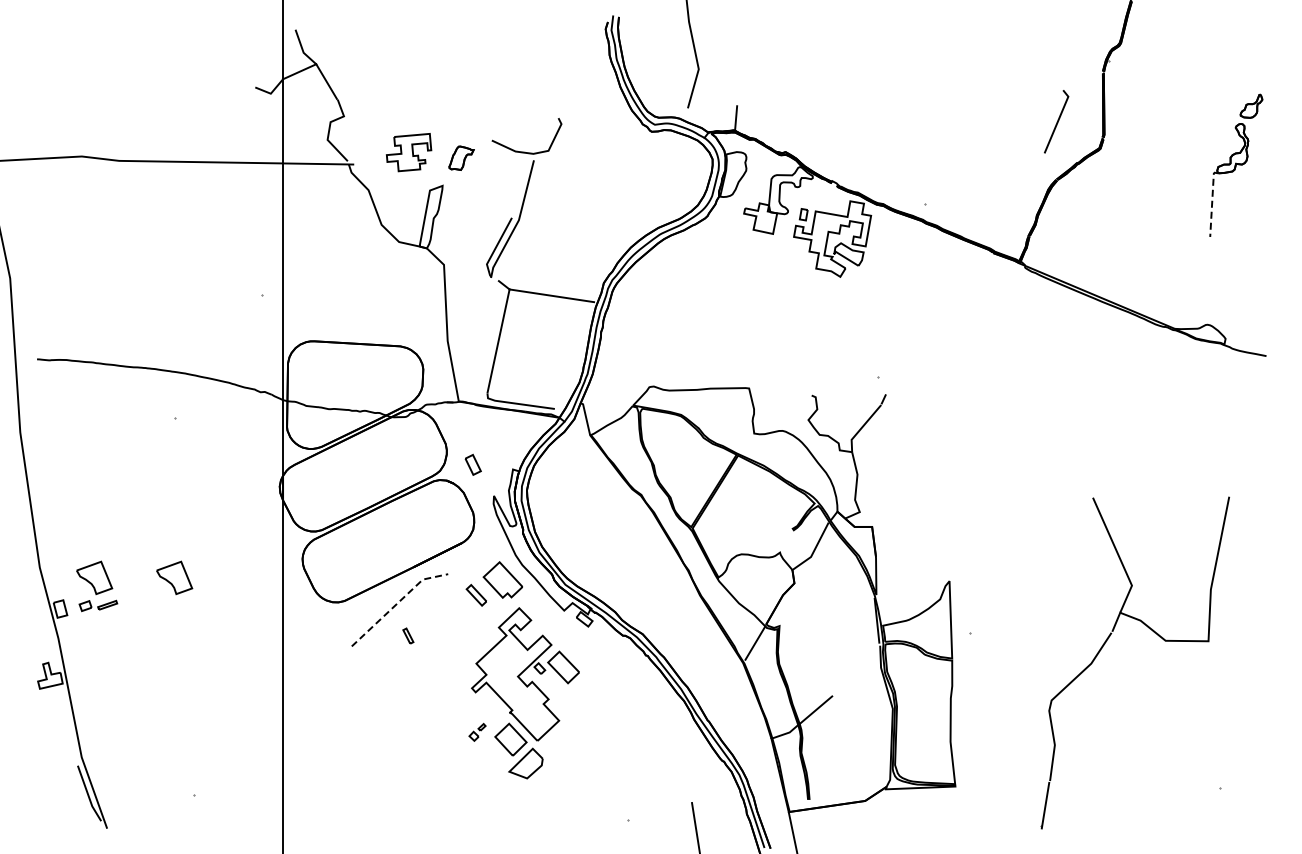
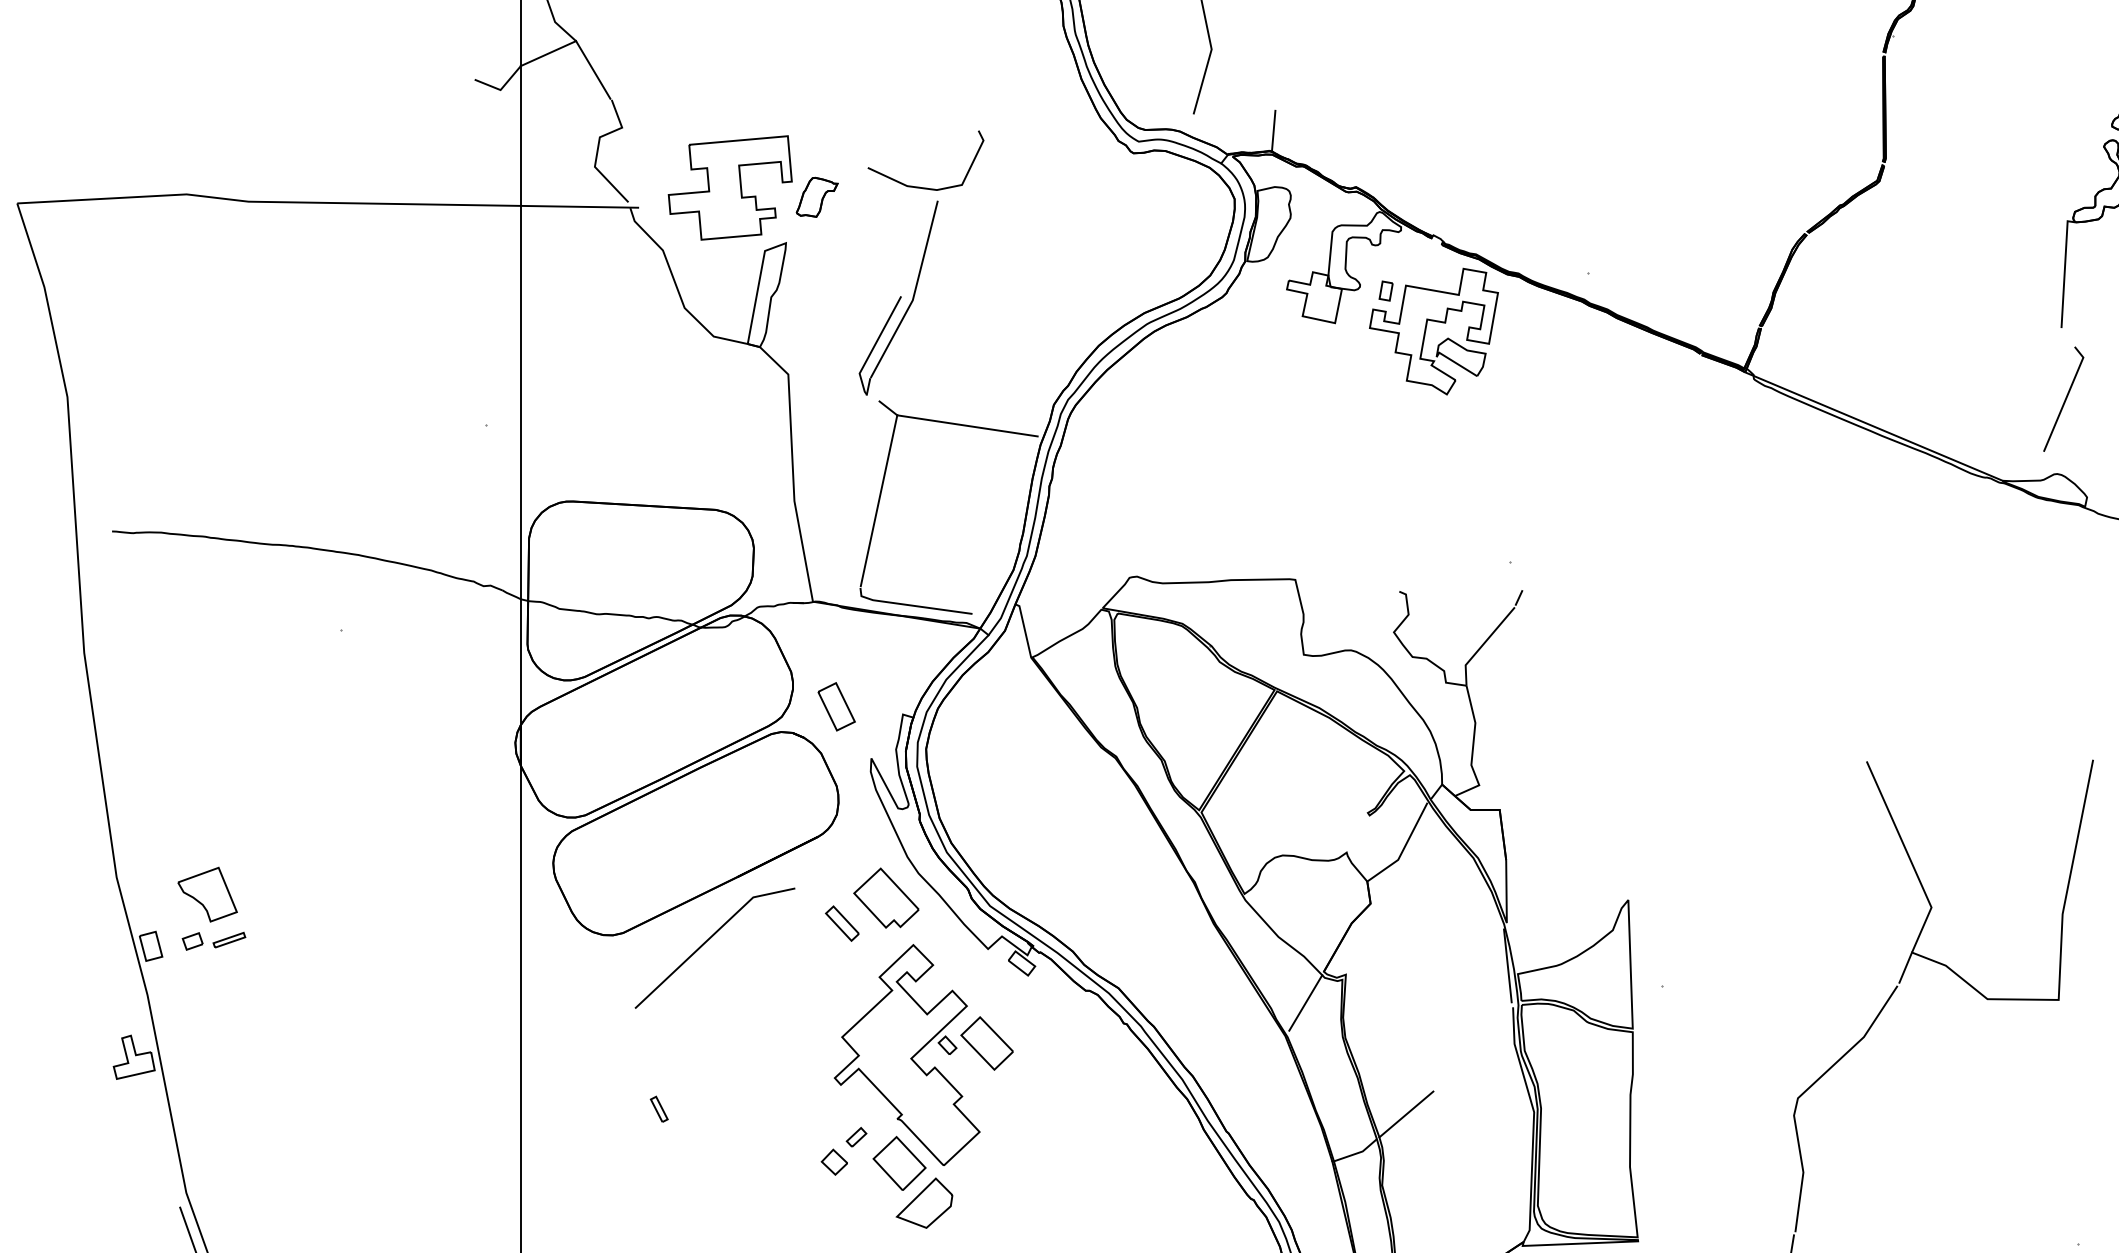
line: (1057, 121) -> (2065, 398), moved
part: (408, 152) -> (729, 187), size x1.67
line: (1212, 202) -> (2065, 270), dashed -> solid
part: (473, 464) -> (837, 706), size x1.43
part: (174, 577) -> (340, 893), removed
line: (397, 603) -> (711, 937), dashed -> solid
part: (408, 635) -> (659, 1108), moved
part: (477, 732) -> (843, 1151), size x1.67

